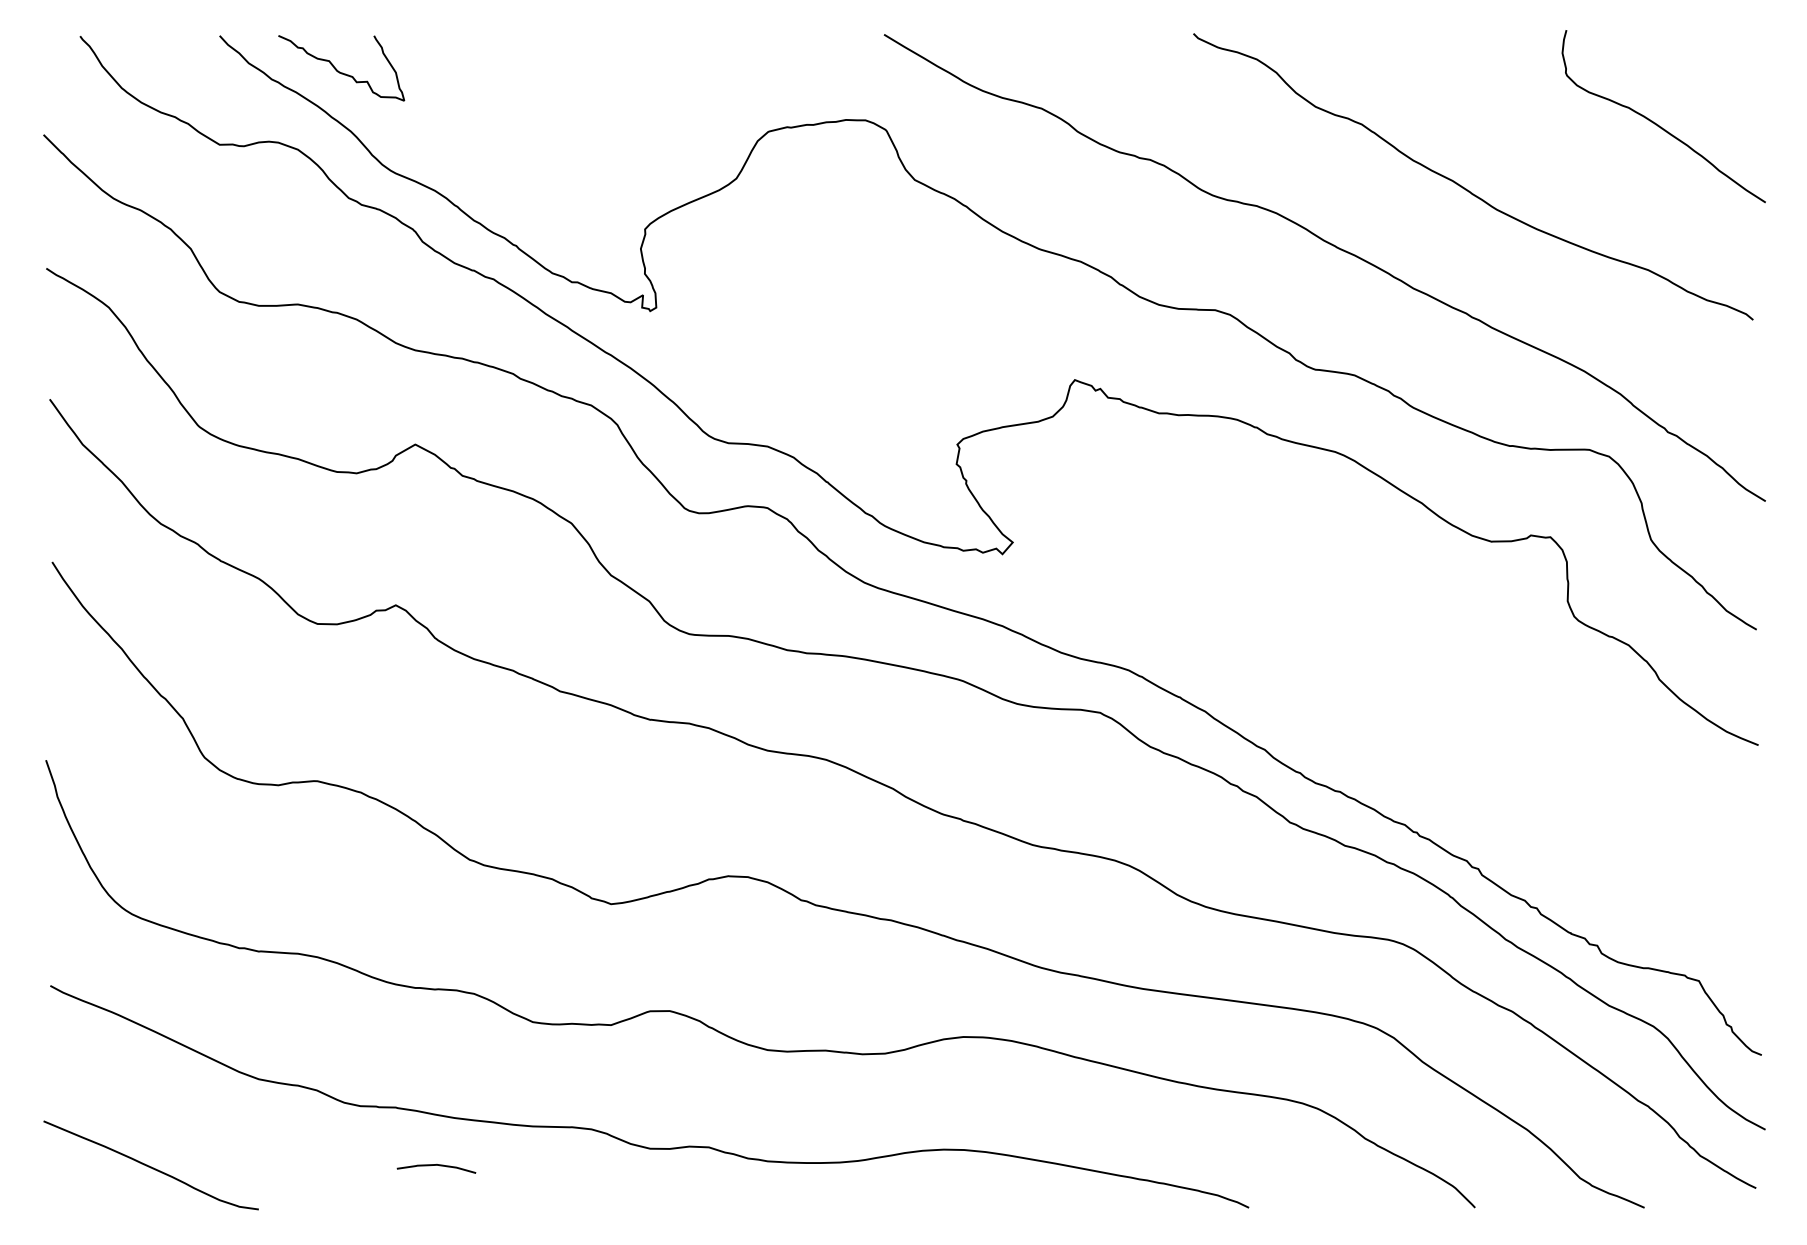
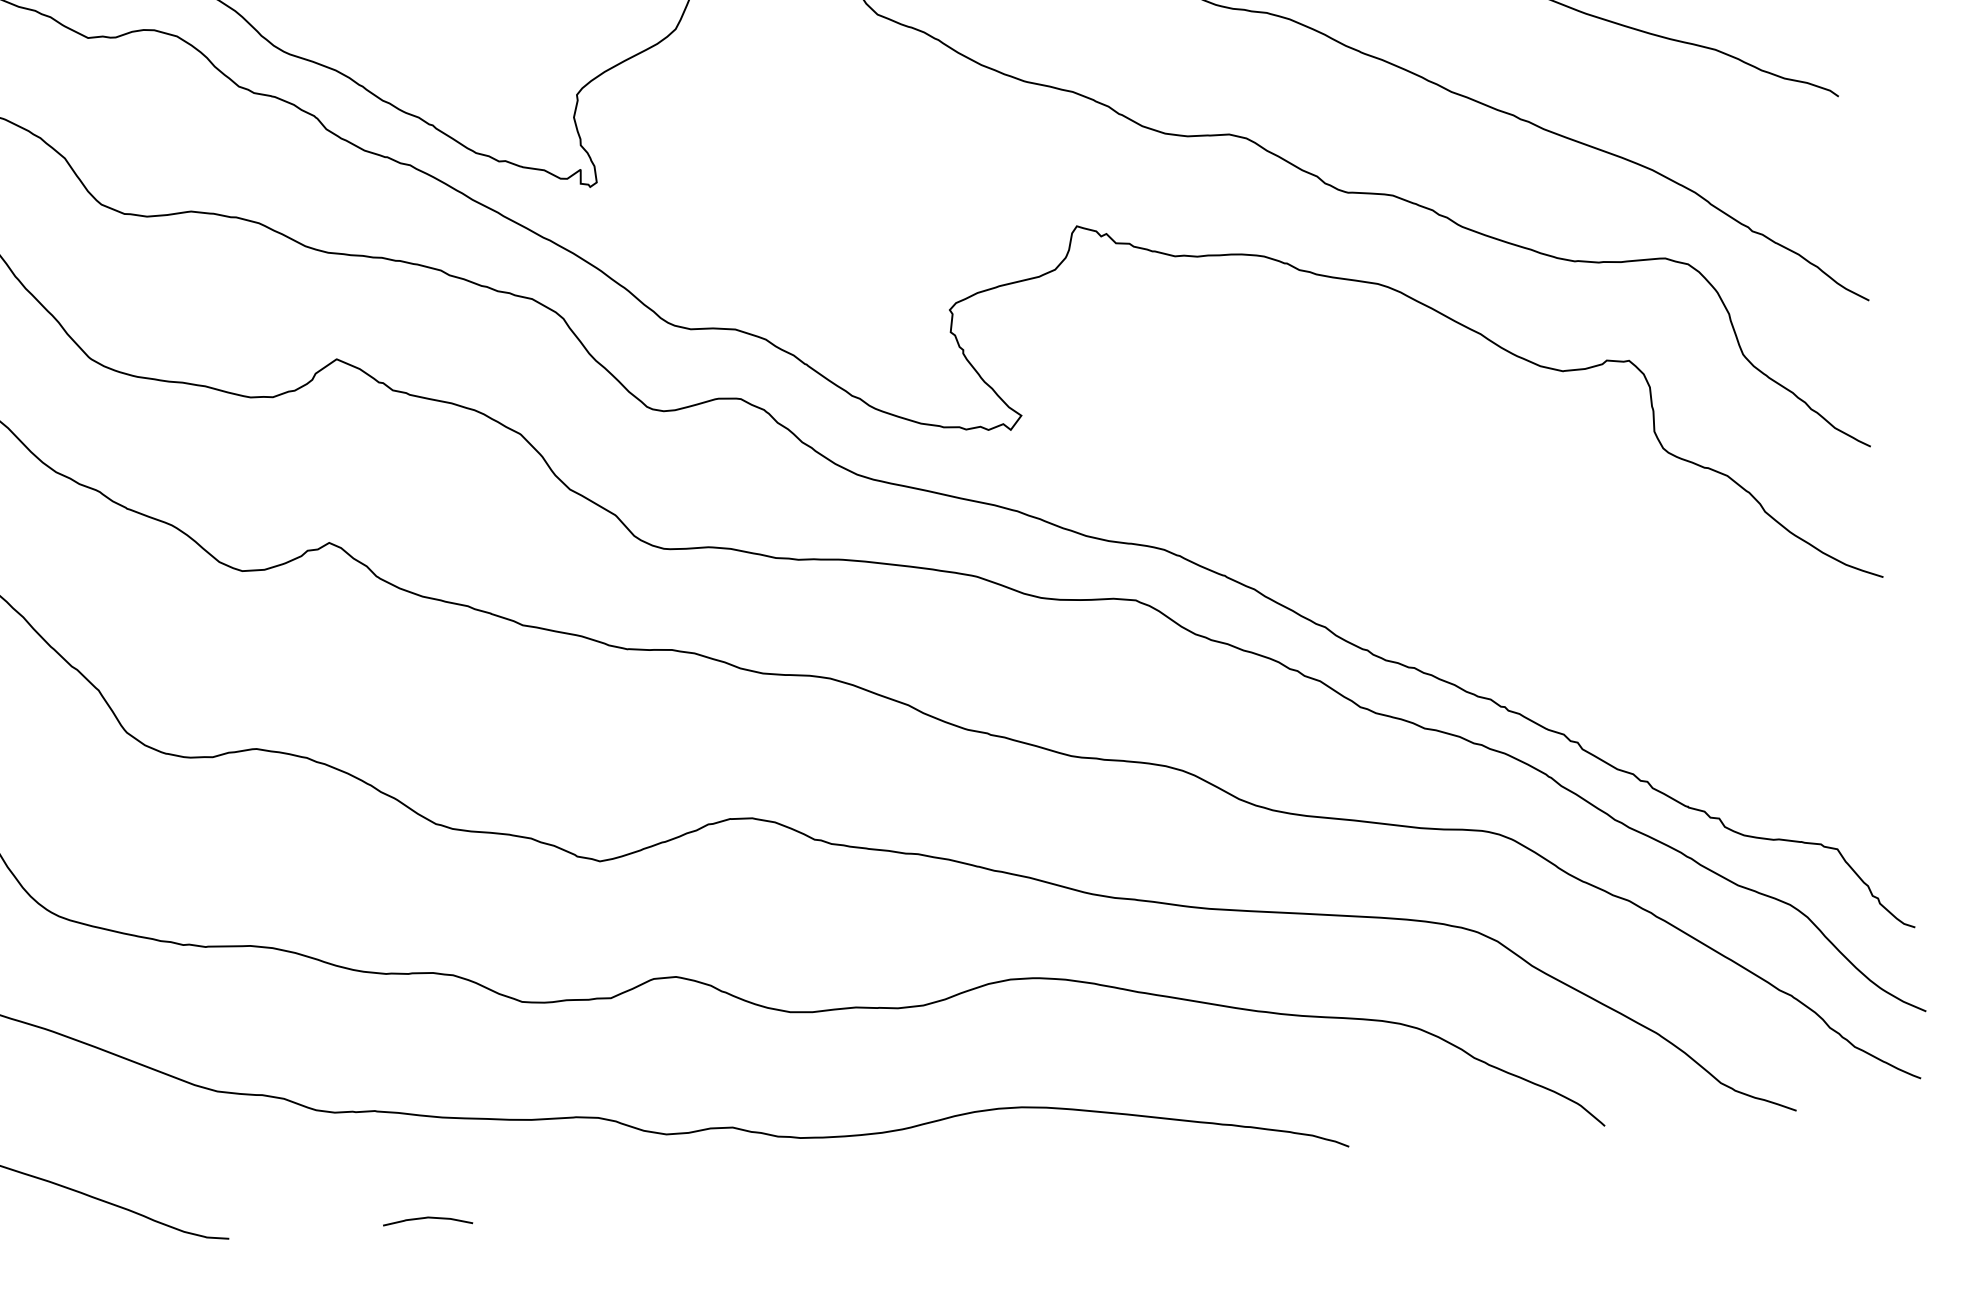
curve: (436, 1165) -> (427, 1218), moved

